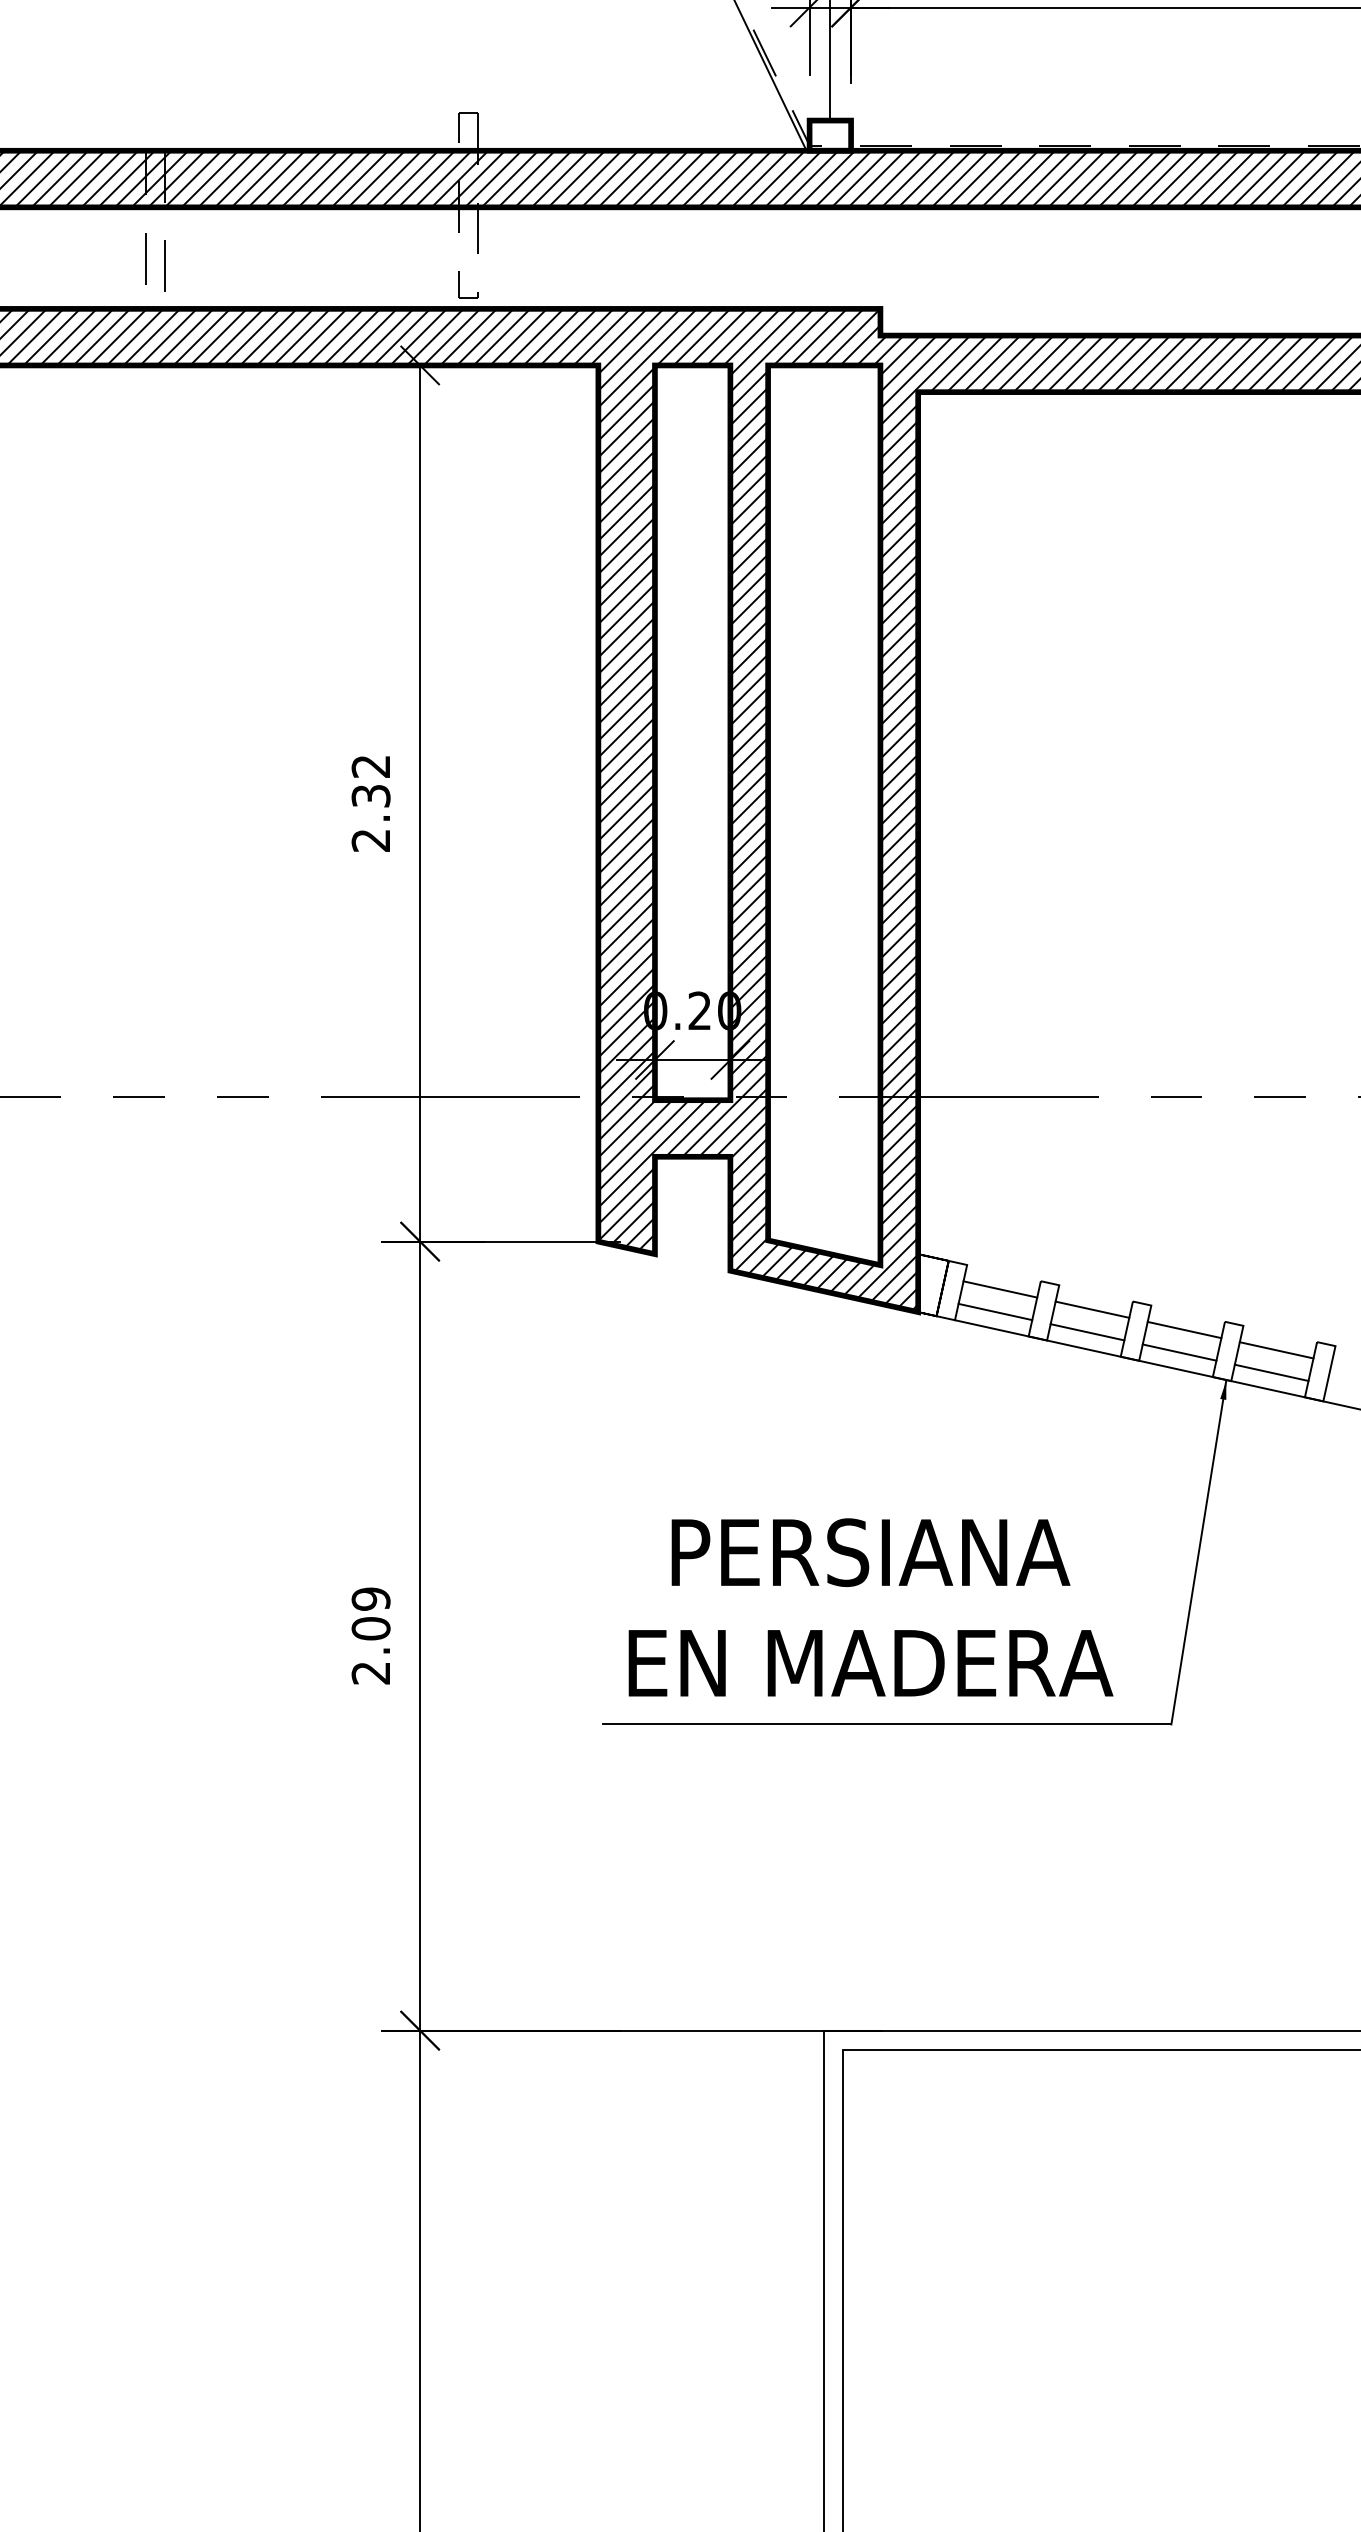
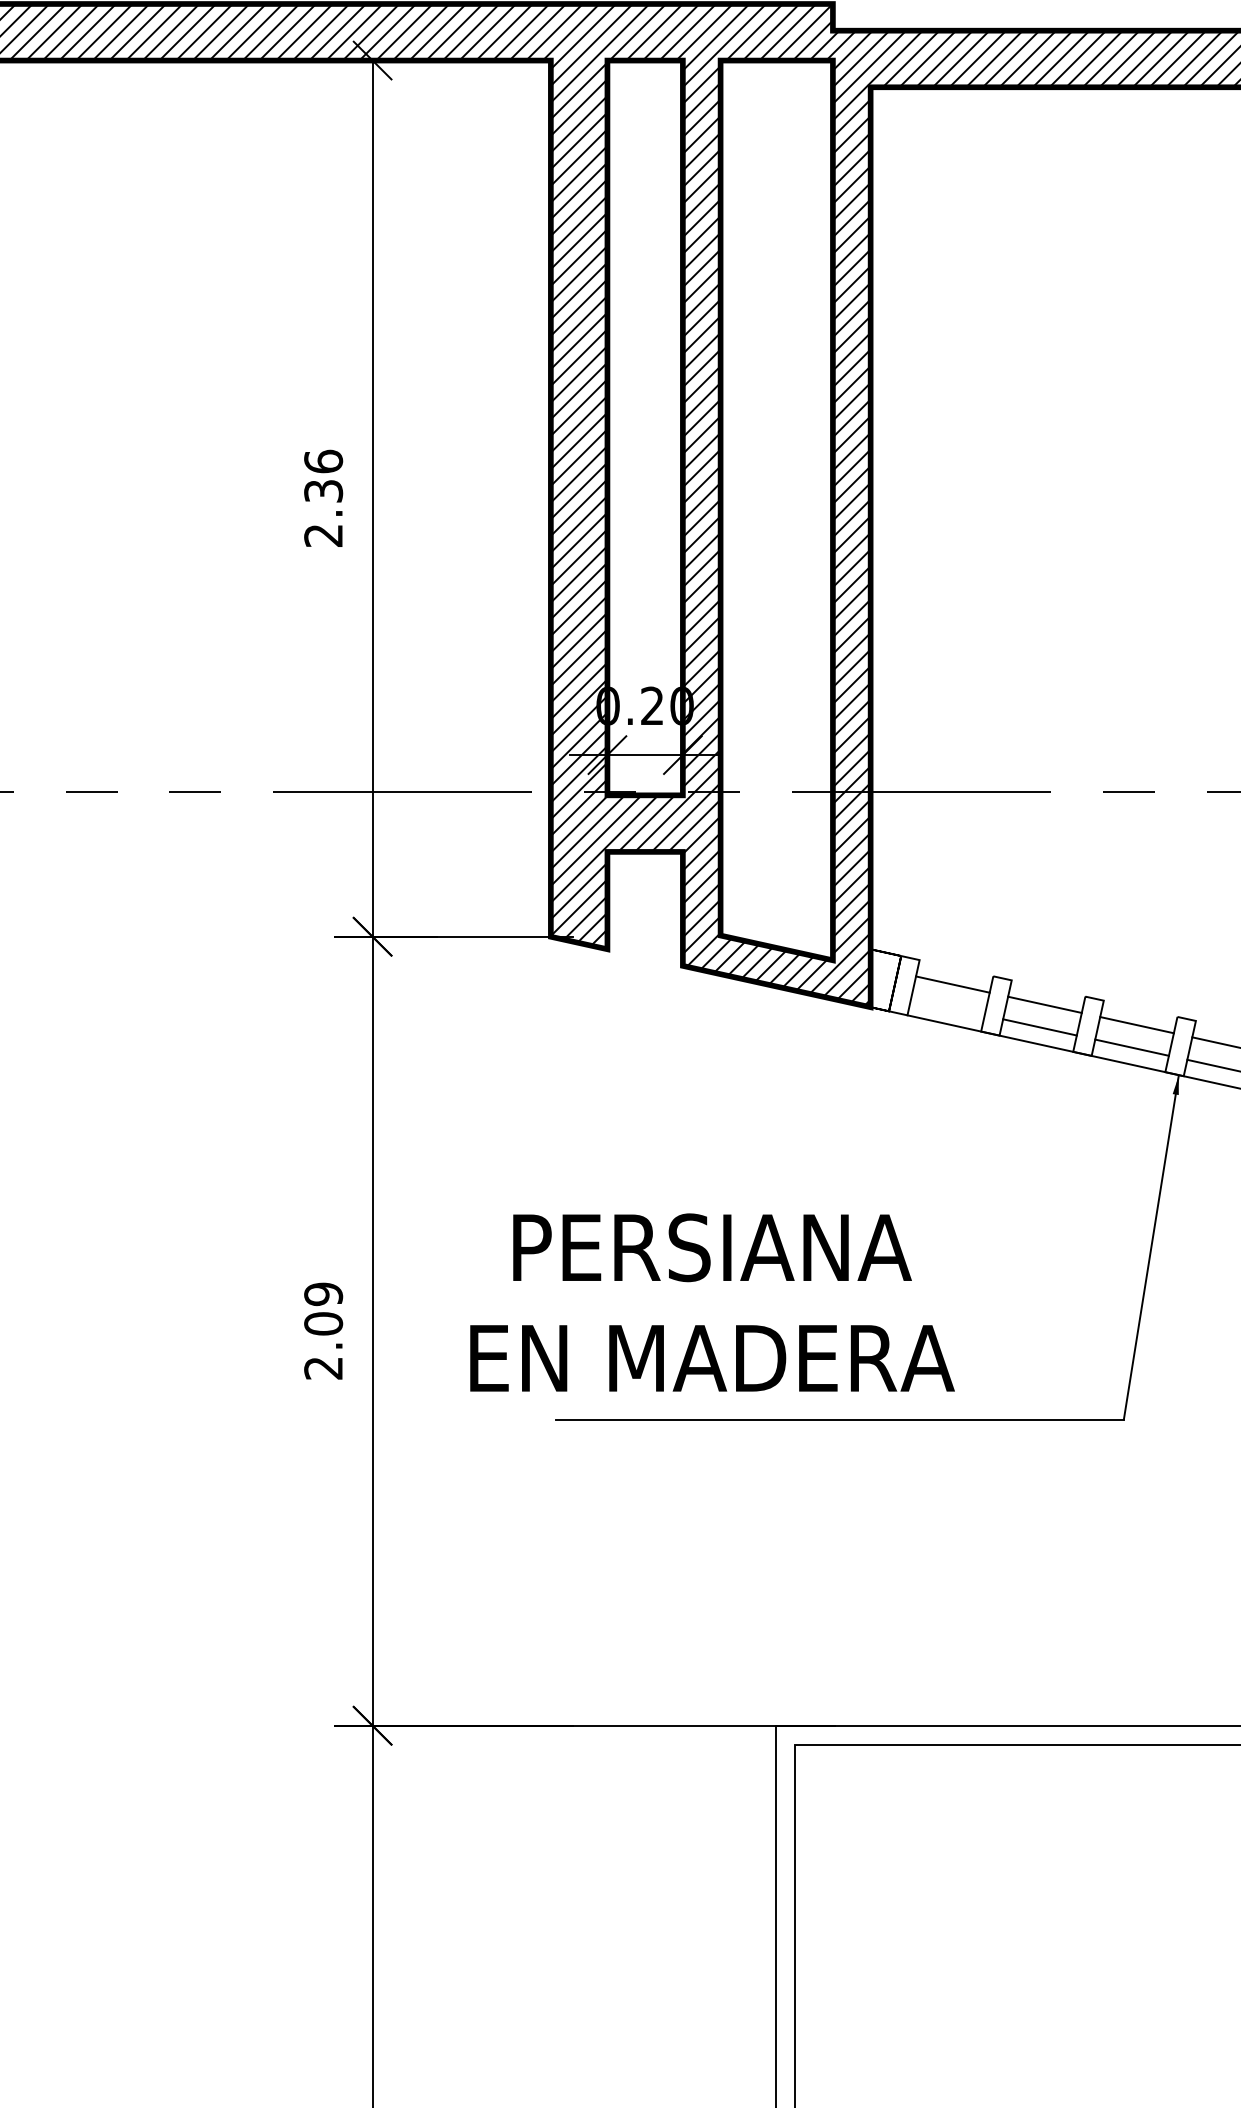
text: (370, 765) -> (322, 460), 2.32 -> 2.36
line: (995, 1311) -> (947, 1006), removed
text: (870, 1607) -> (711, 1302), moved

